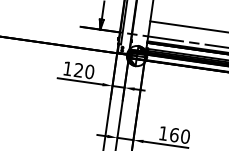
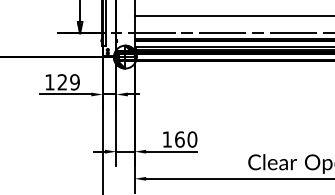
text: (89, 71) -> (74, 82), 120 -> 129

